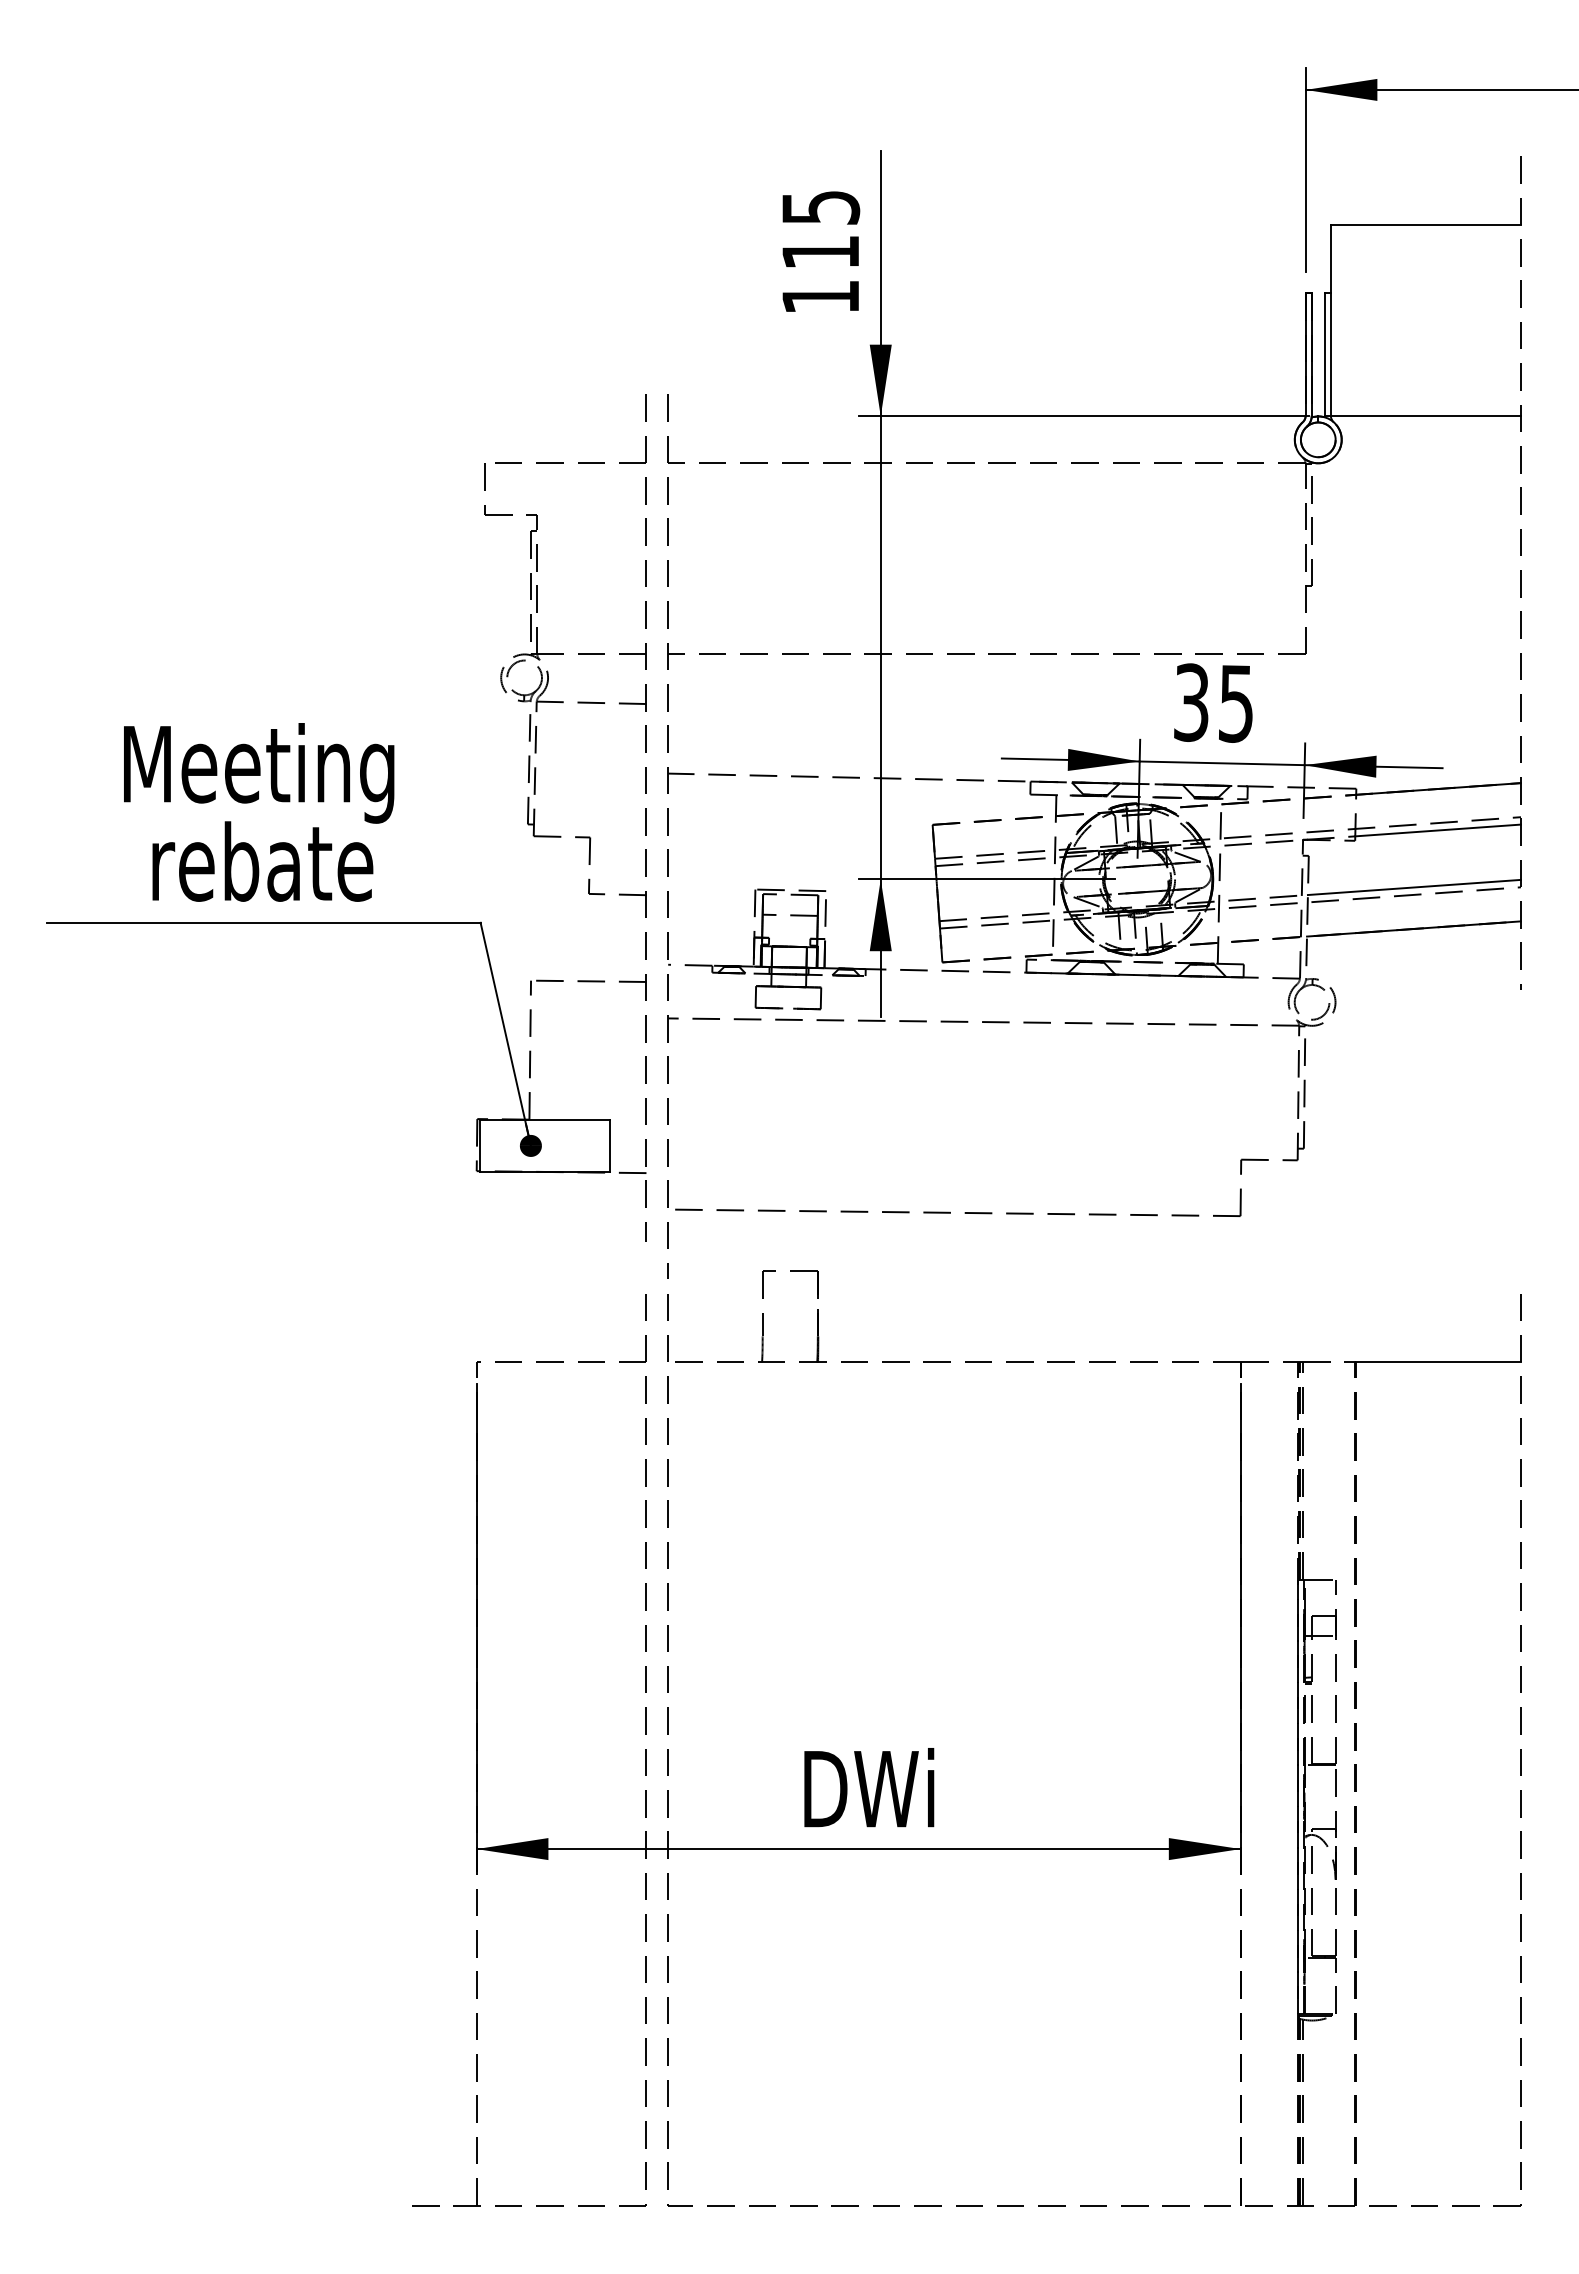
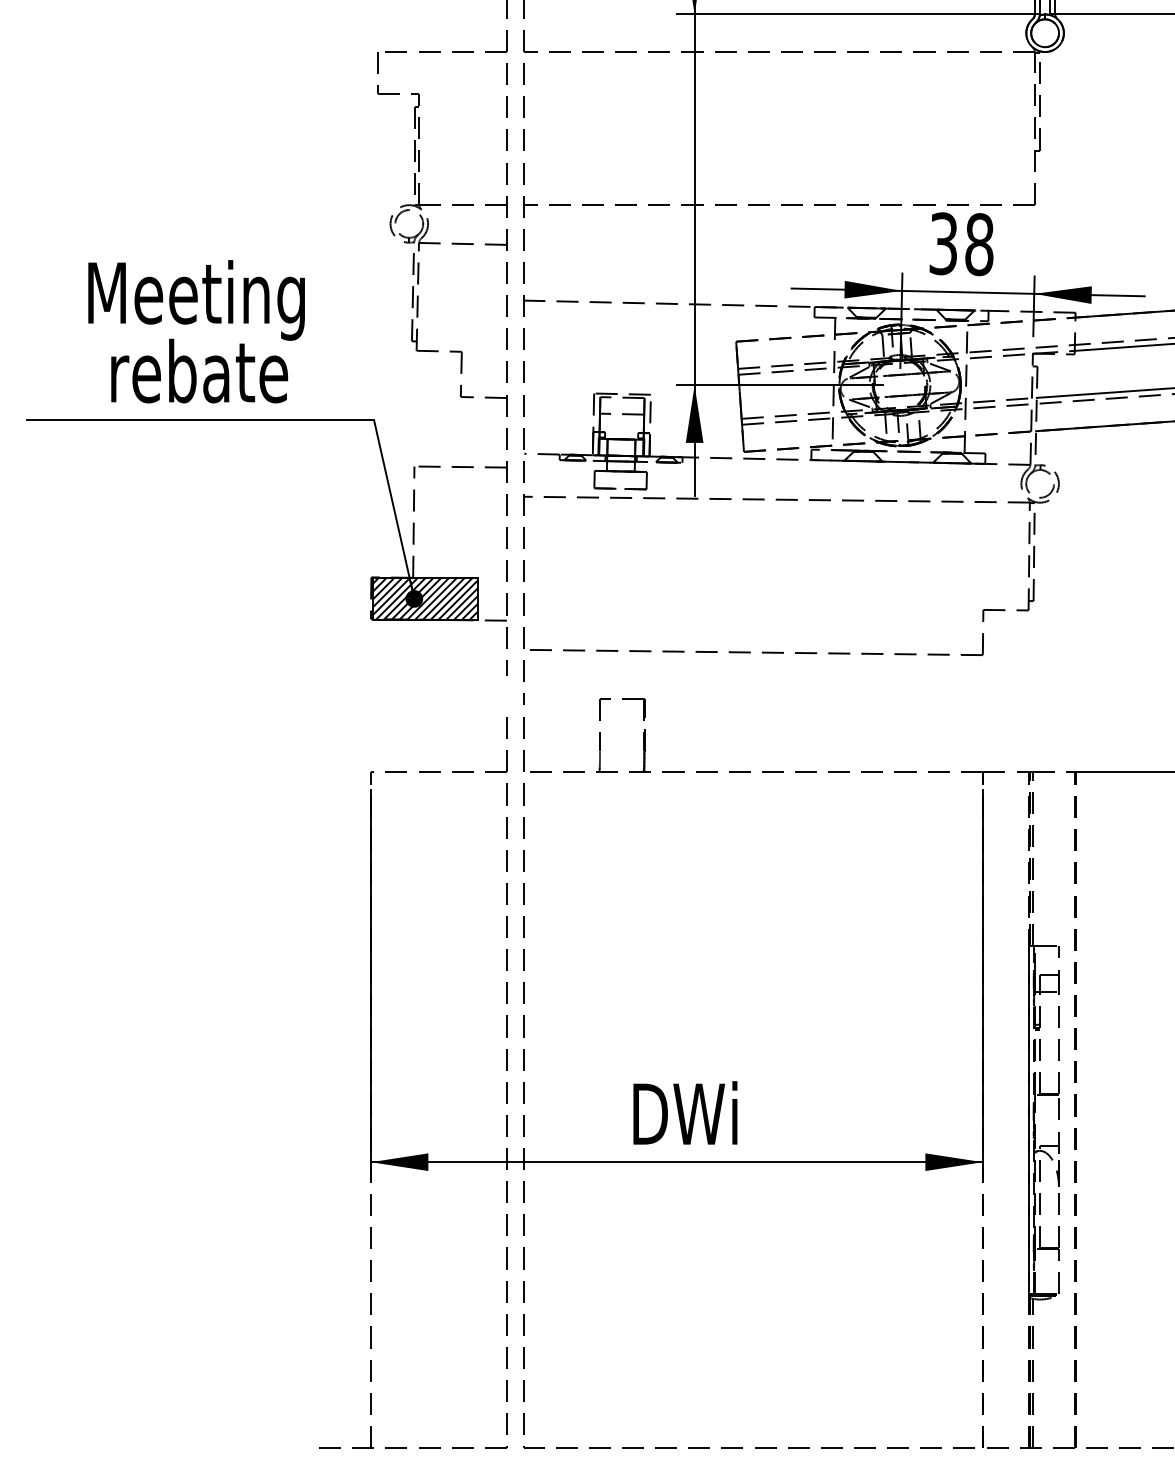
text: (1235, 703) -> (978, 244), 35 -> 38
hatch: (544, 1145) -> (425, 598), added

